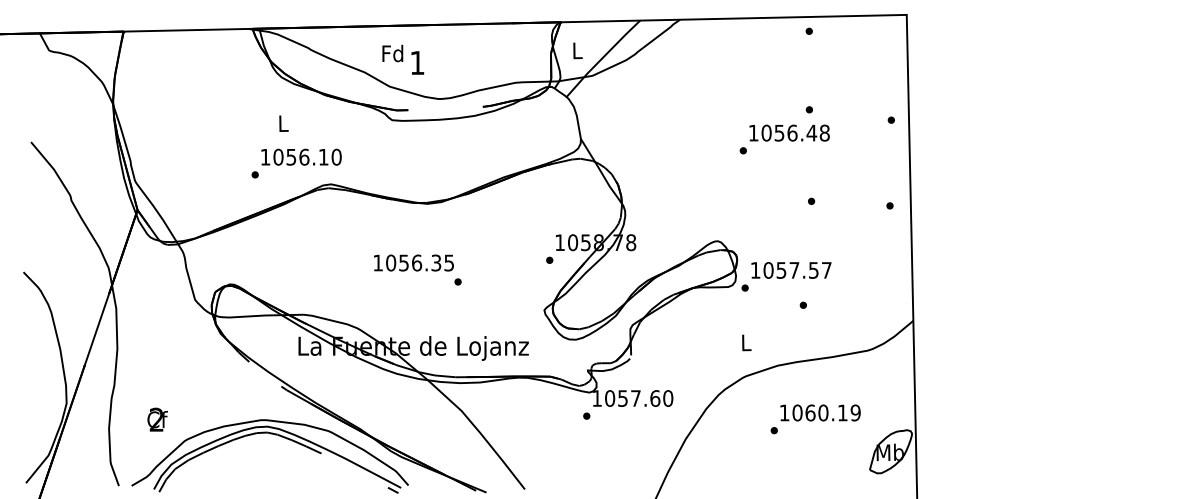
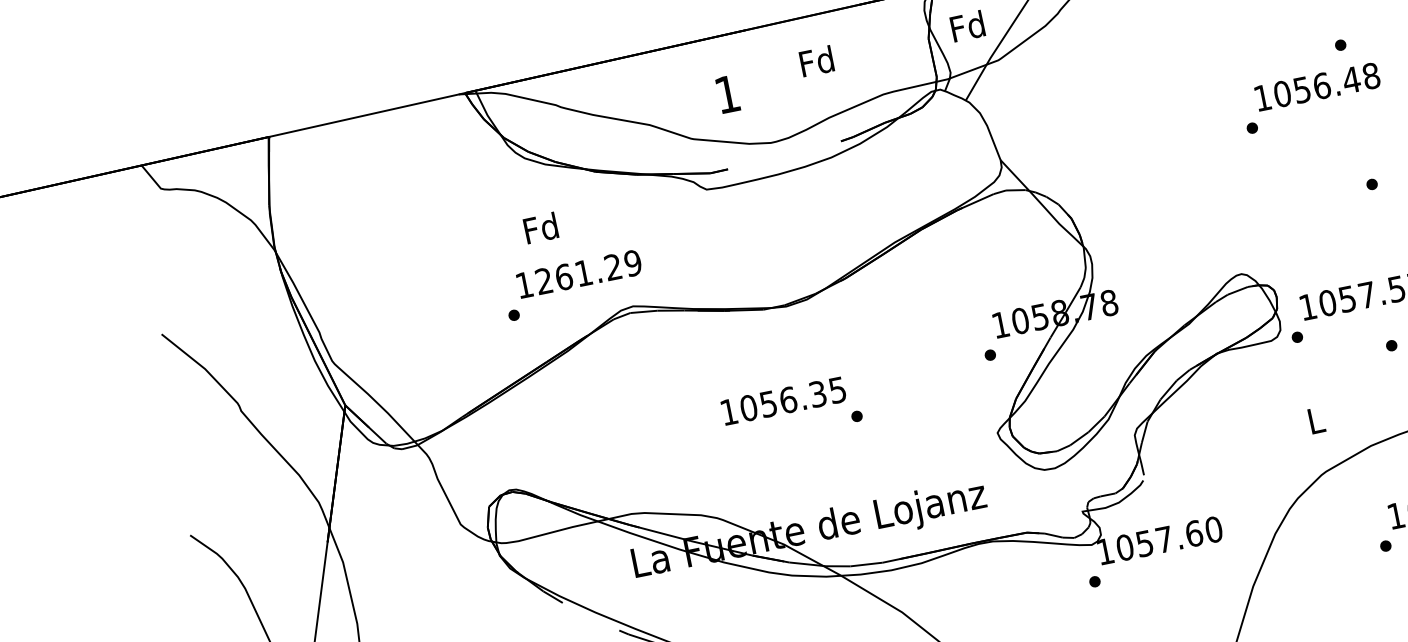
text: (576, 50) -> (966, 26), L -> Fd
text: (392, 53) -> (816, 61), moved
text: (282, 123) -> (540, 228), L -> Fd
text: (307, 156) -> (588, 271), 1056.10 -> 1261.29

